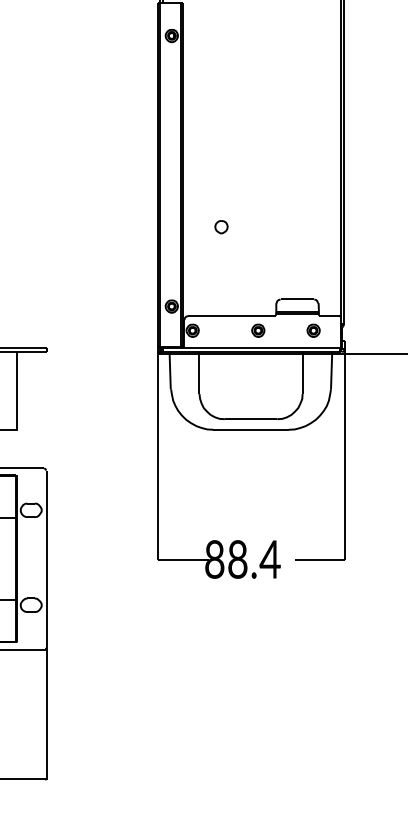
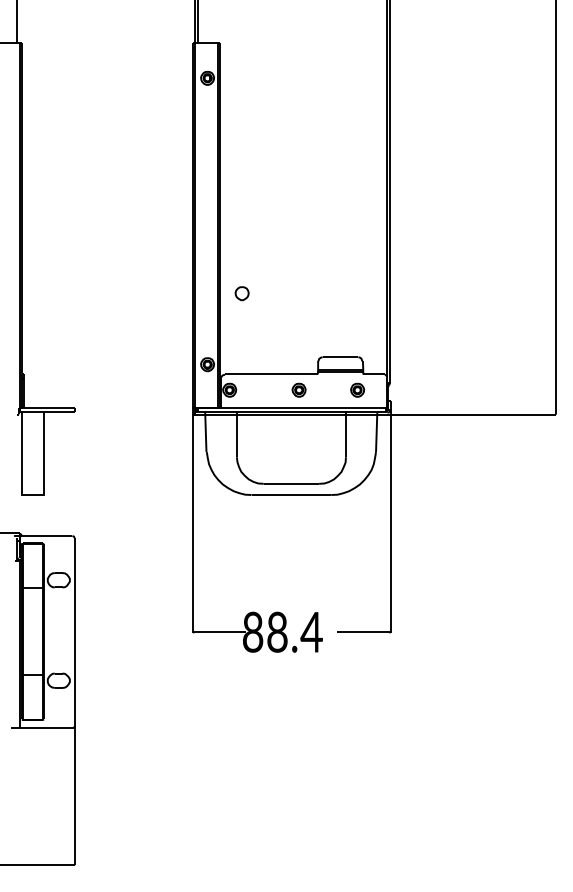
part: (220, 227) -> (241, 293), moved

